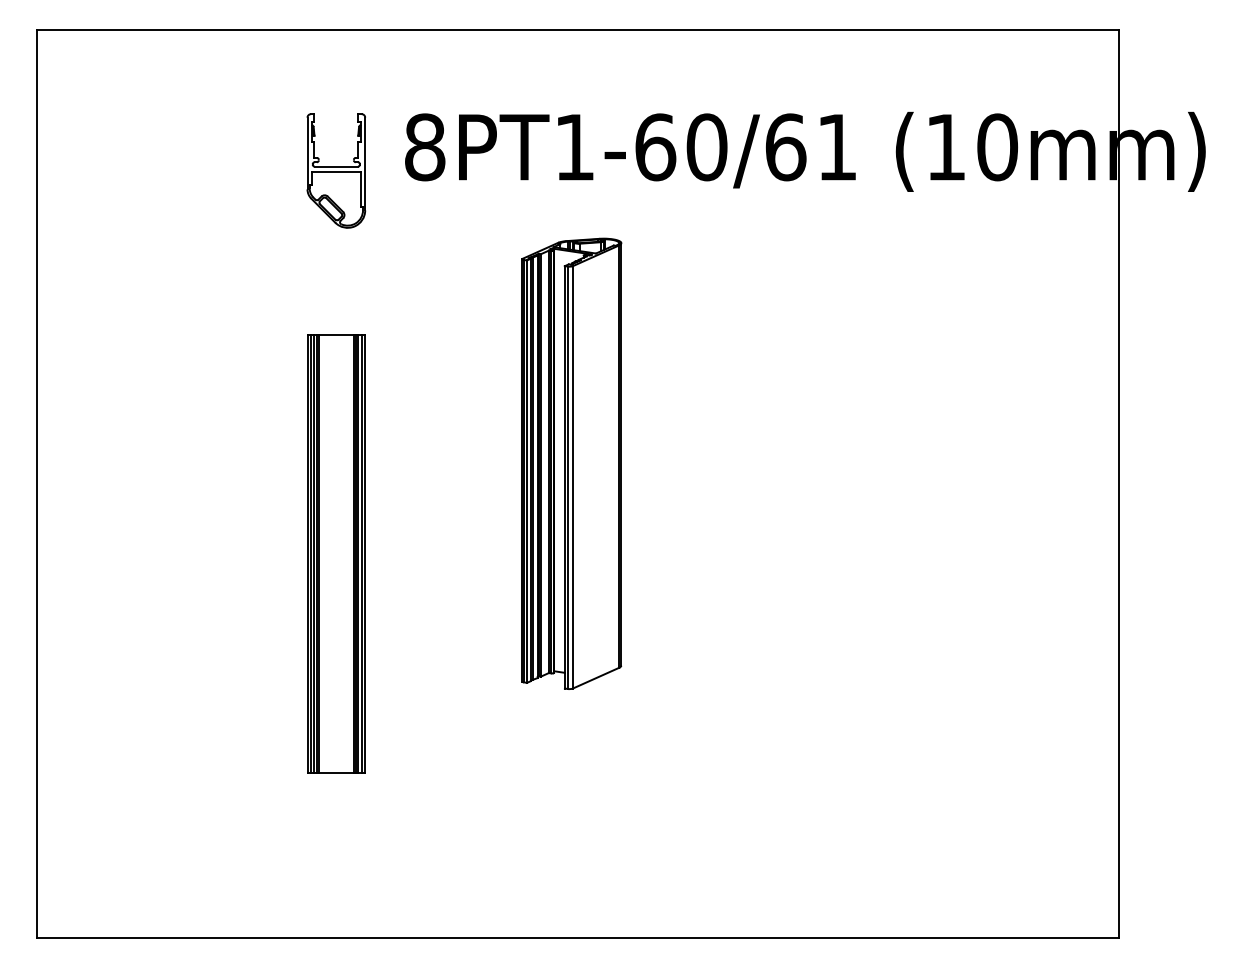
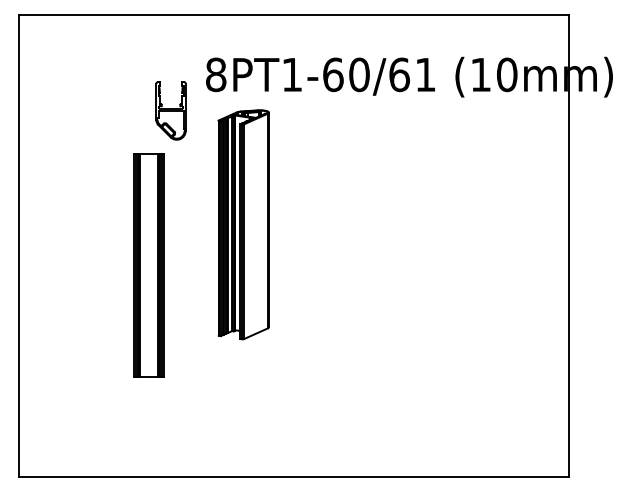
part: (335, 170) -> (170, 110), moved
part: (571, 463) -> (243, 224), moved
part: (335, 553) -> (148, 265), moved

